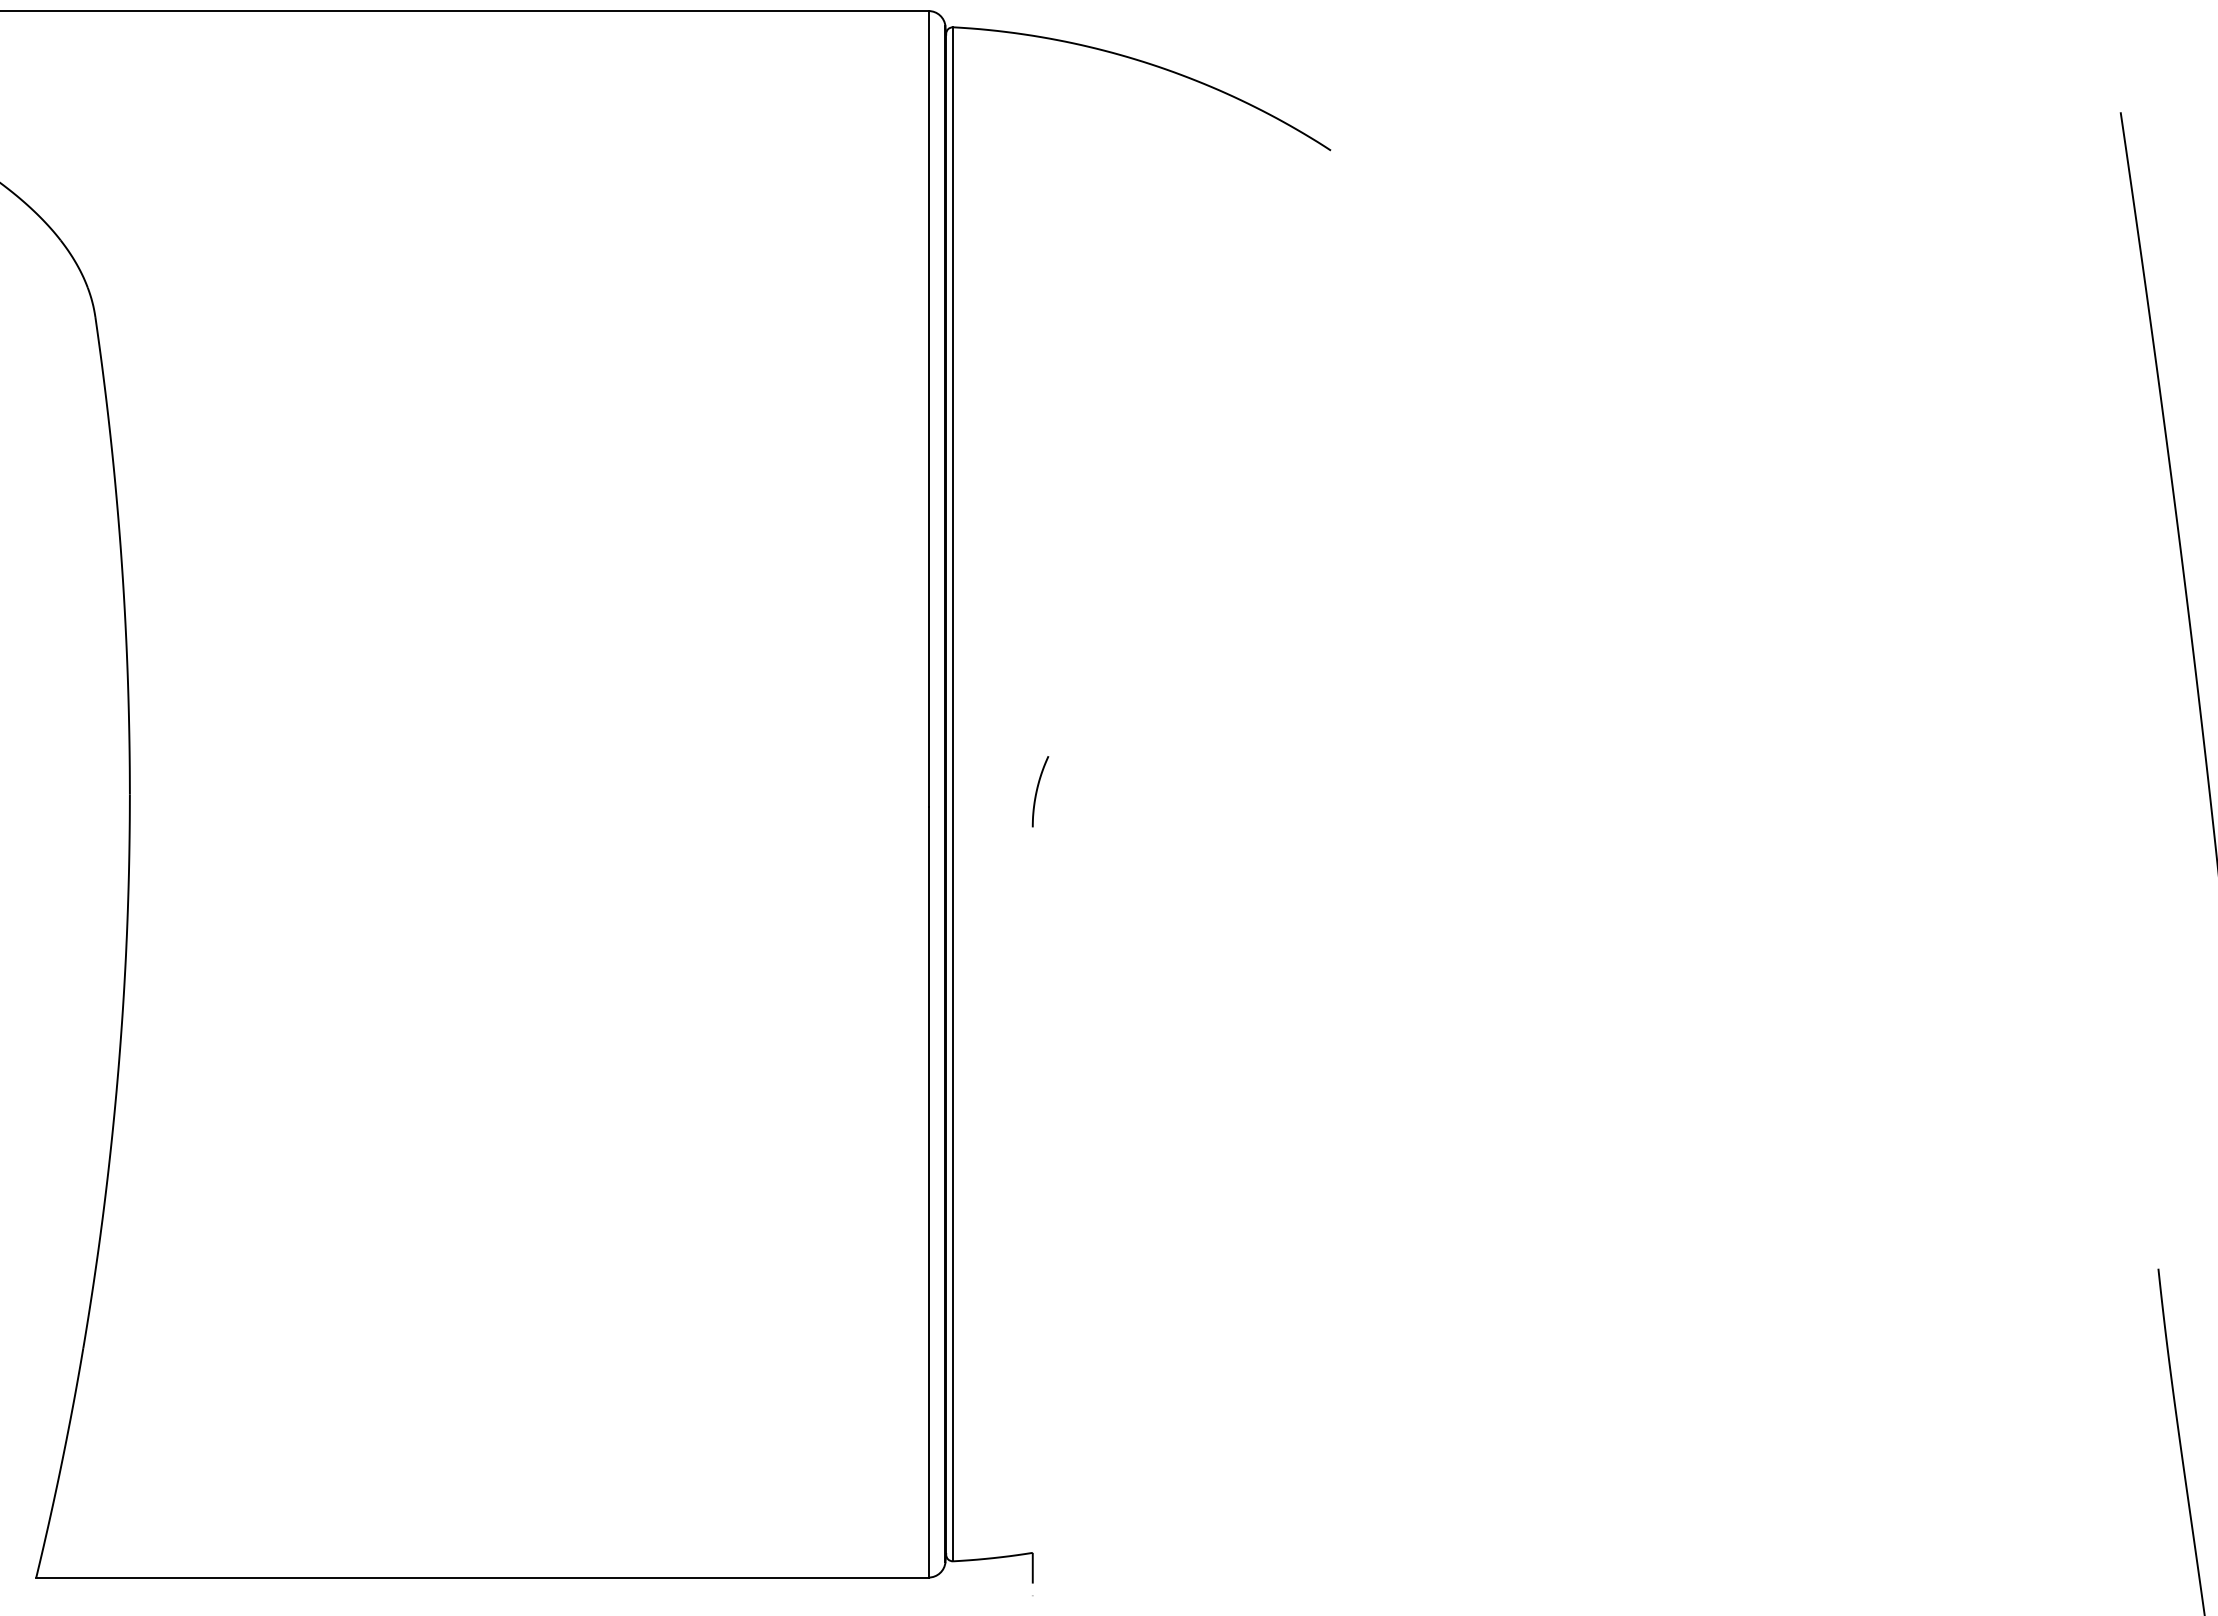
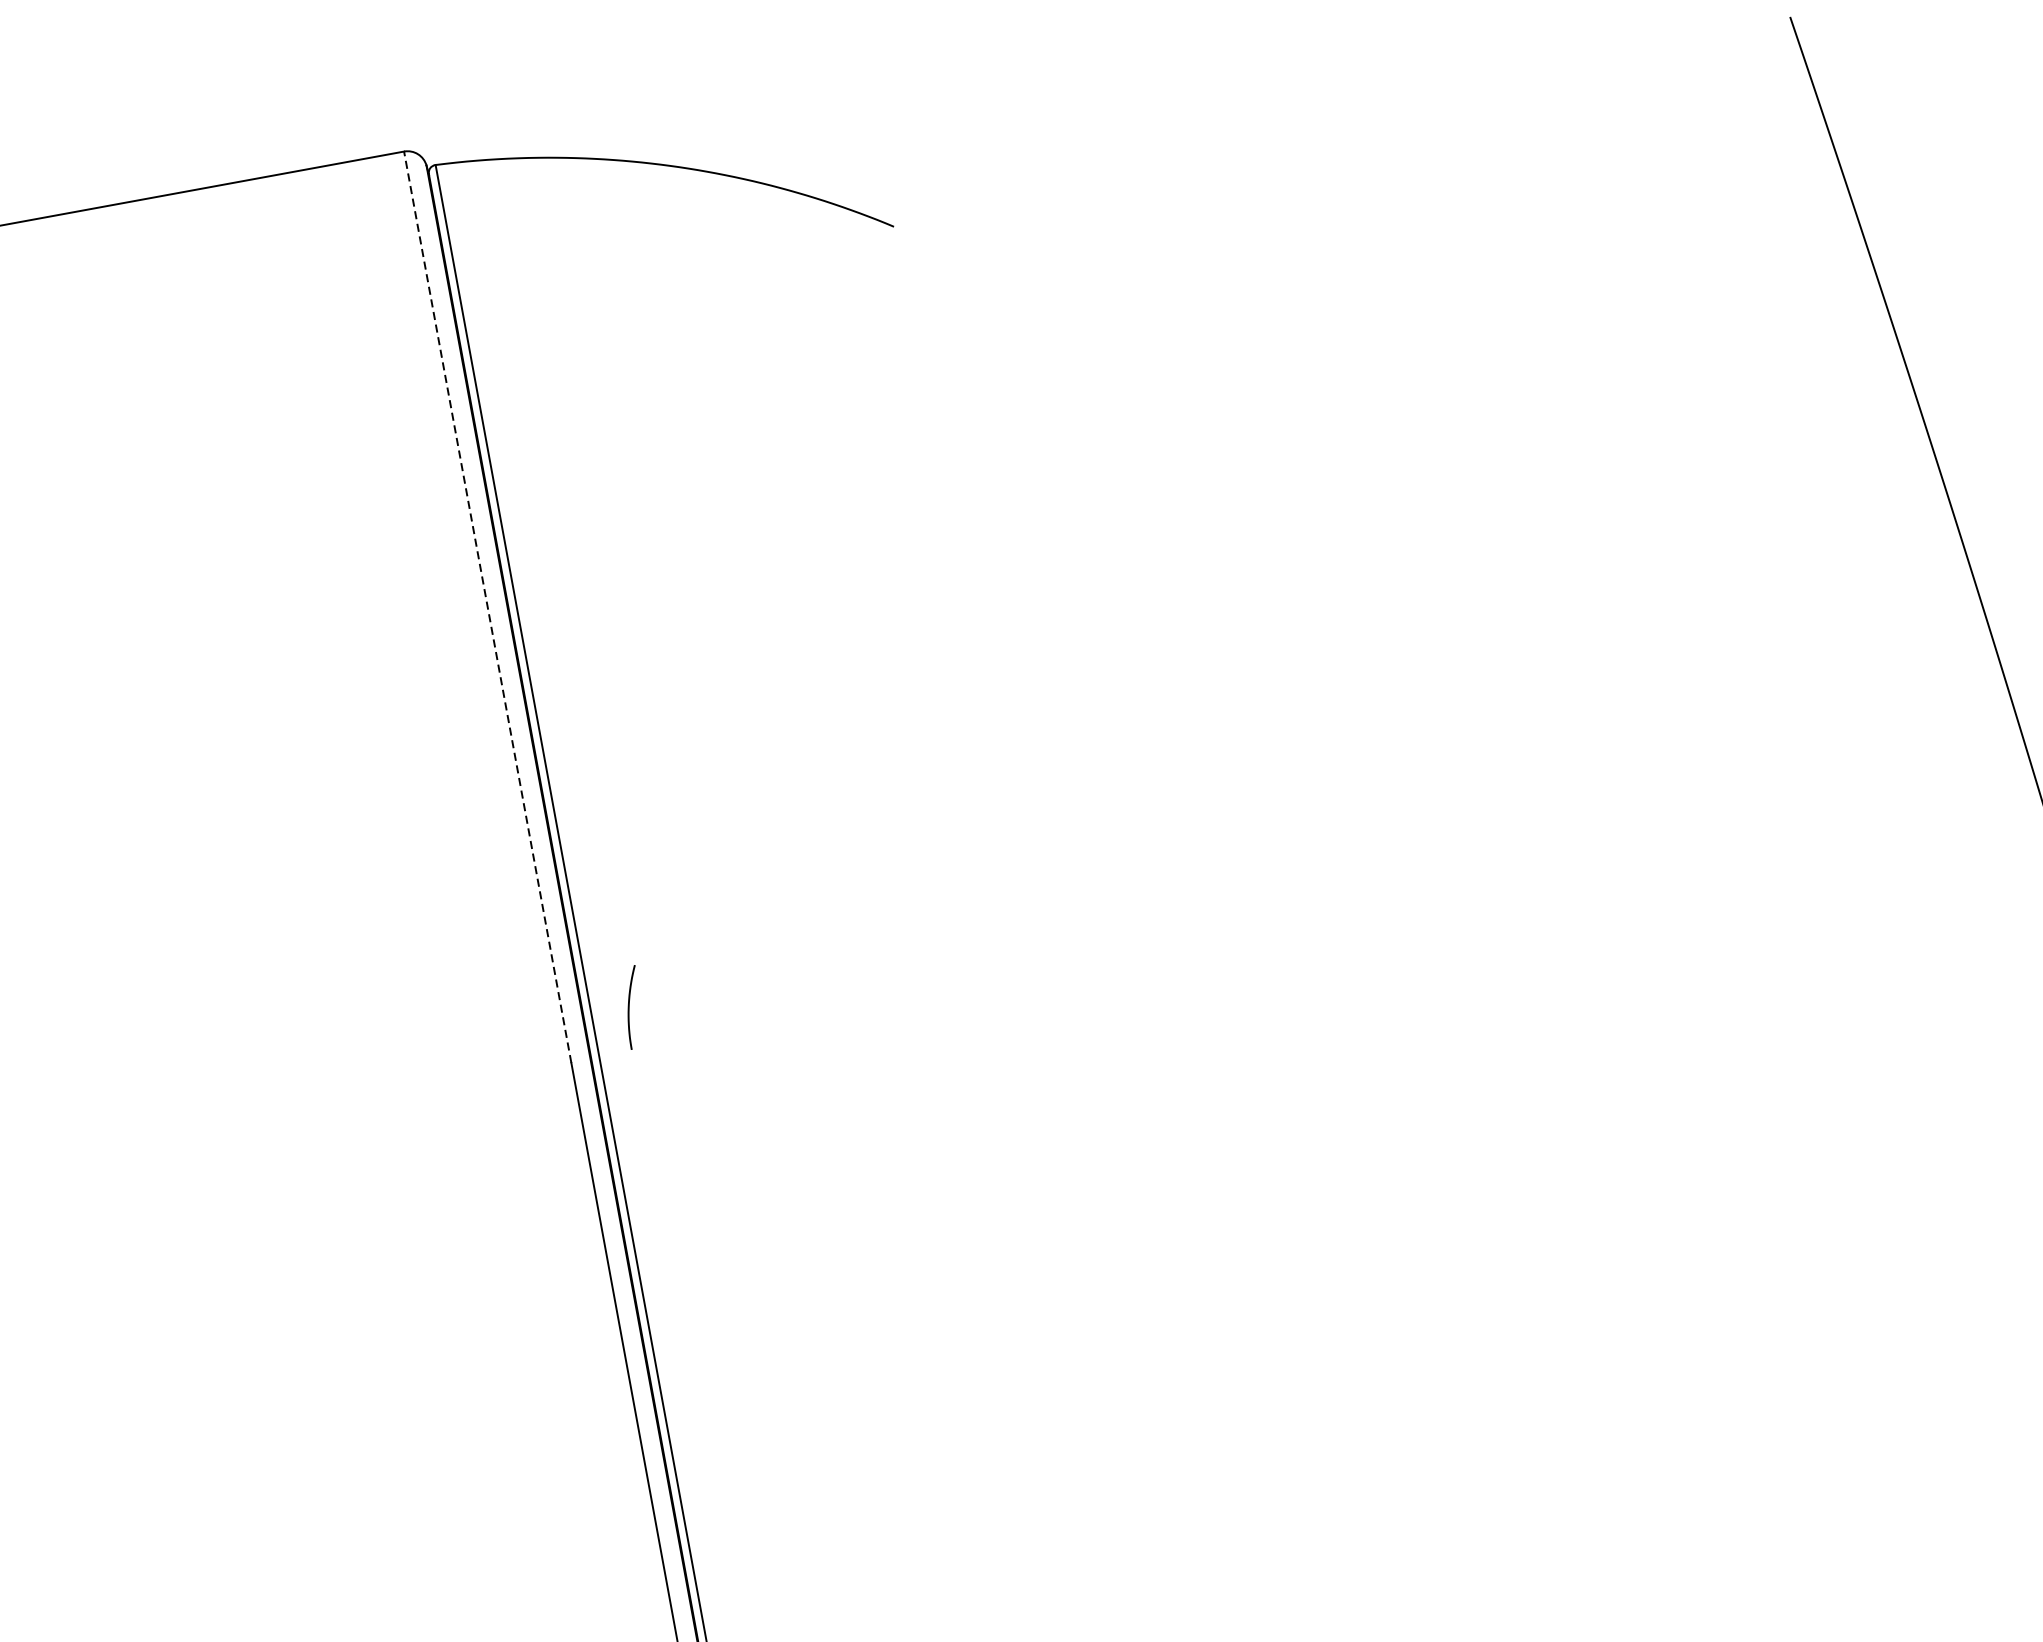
line: (928, 408) -> (487, 606), solid -> dashed
curve: (1037, 791) -> (629, 1007), moved

